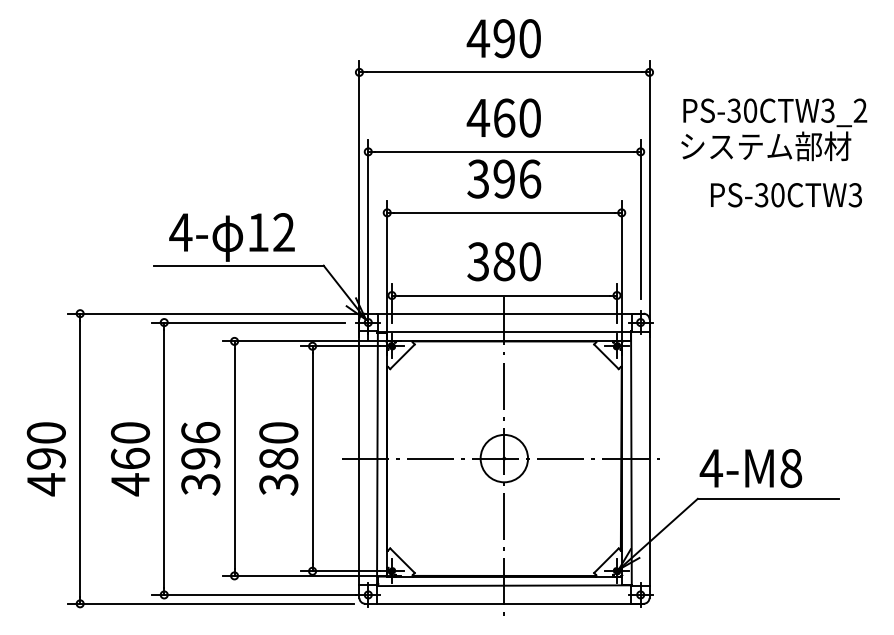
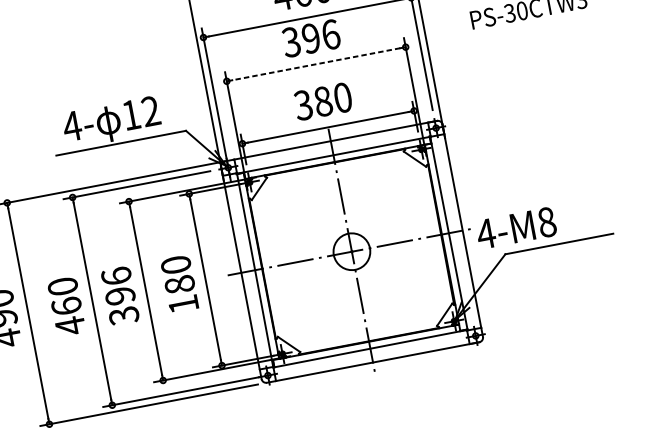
line: (503, 212) -> (315, 64), solid -> dashed
text: (750, 468) -> (515, 228), moved
text: (278, 484) -> (183, 304), 380 -> 180

